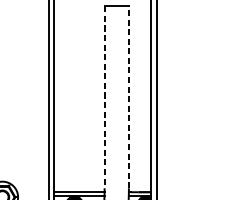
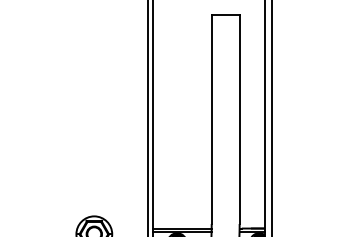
line: (104, 97) -> (211, 119), dashed -> solid
line: (128, 97) -> (239, 119), dashed -> solid

